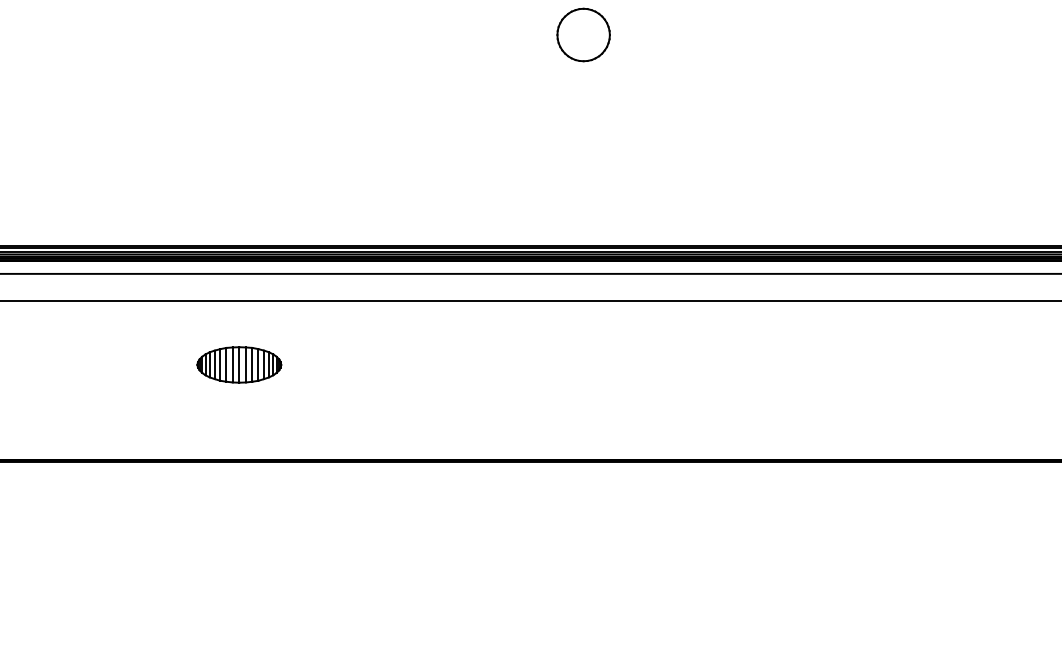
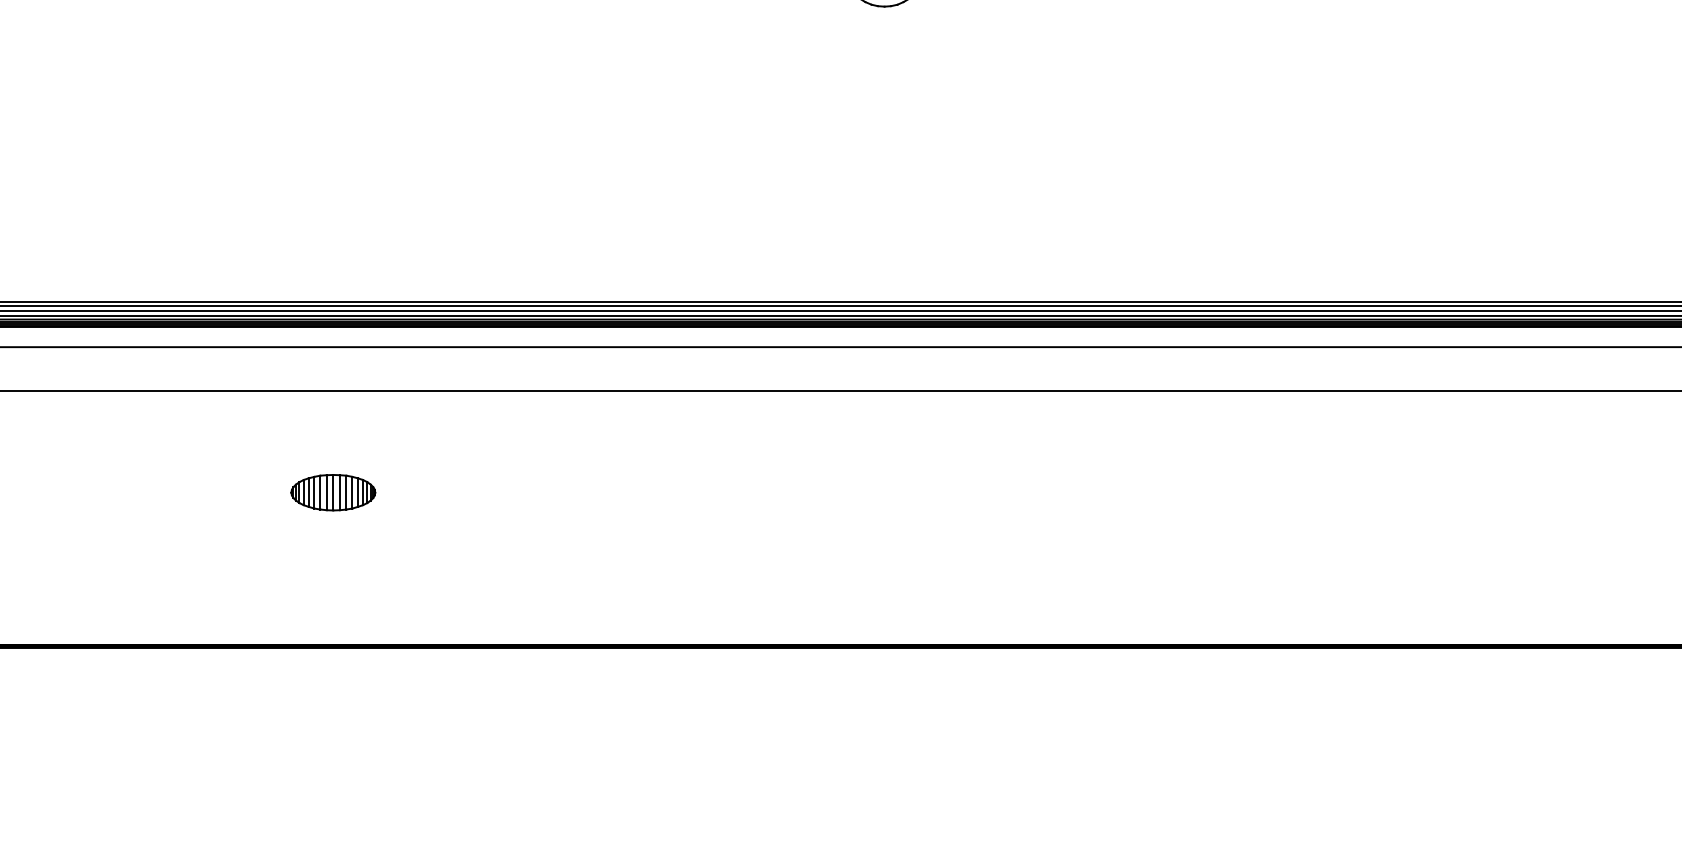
part: (239, 364) -> (333, 492), size x0.62

